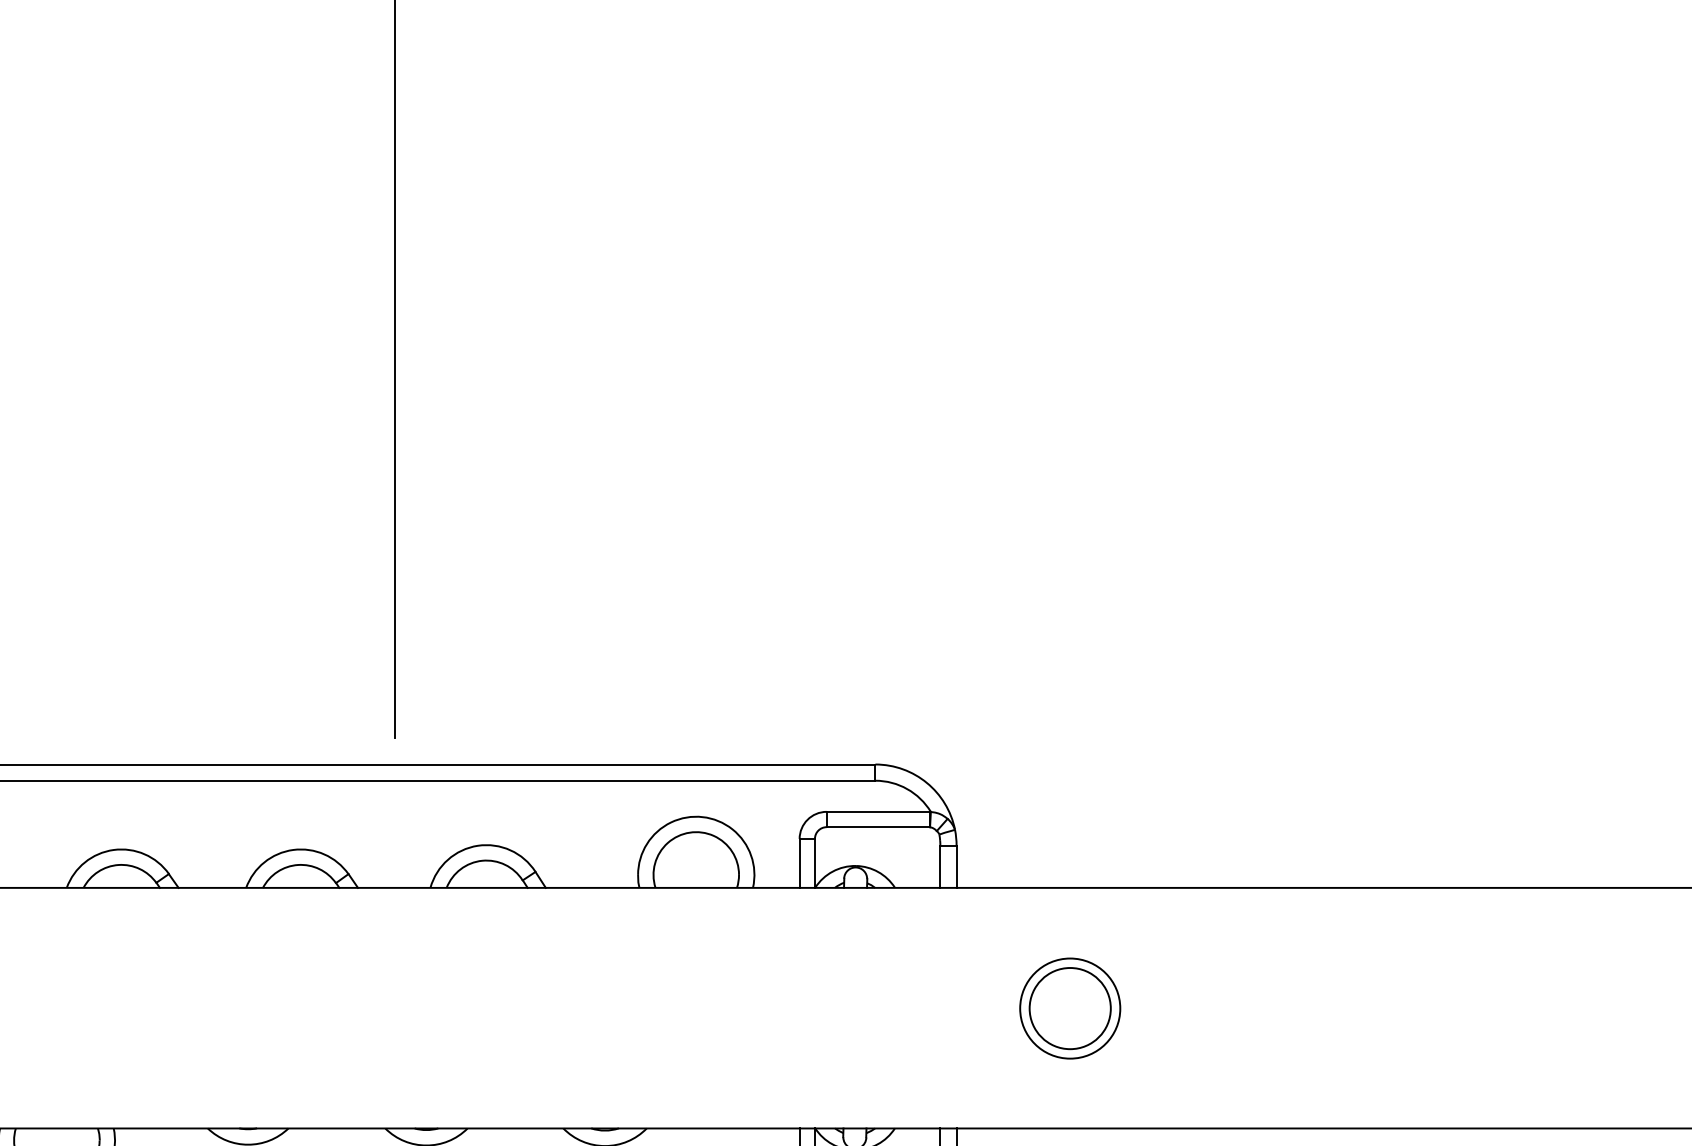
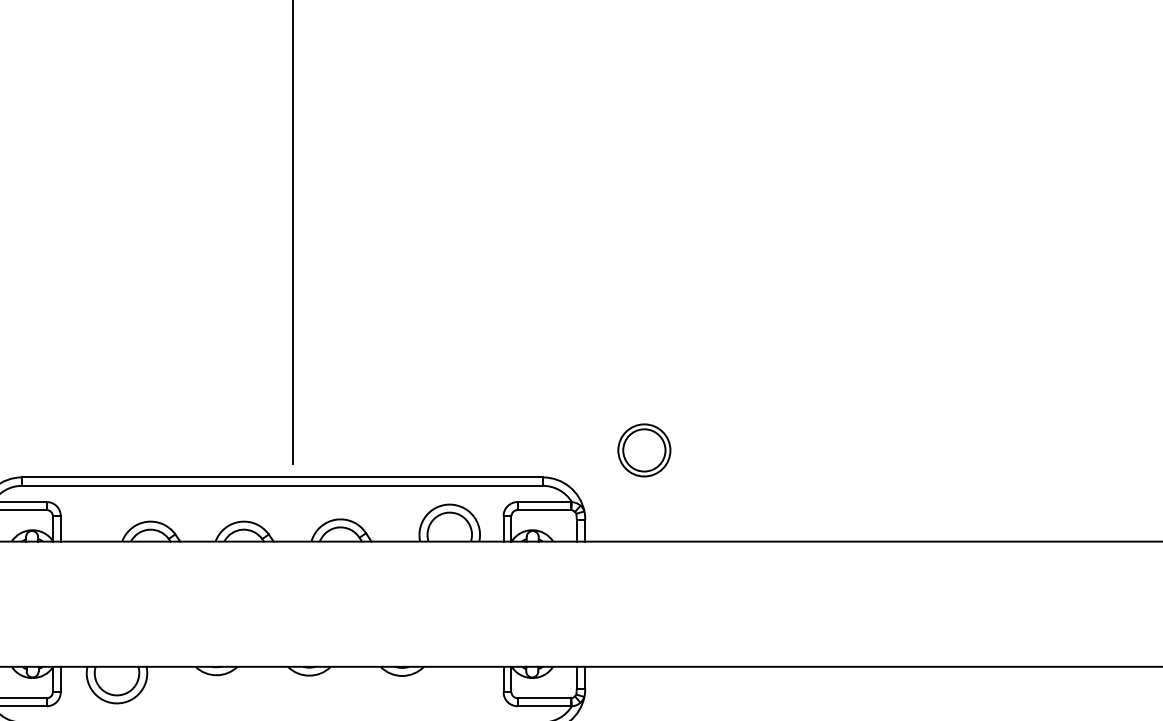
part: (1070, 1008) -> (644, 450), moved

